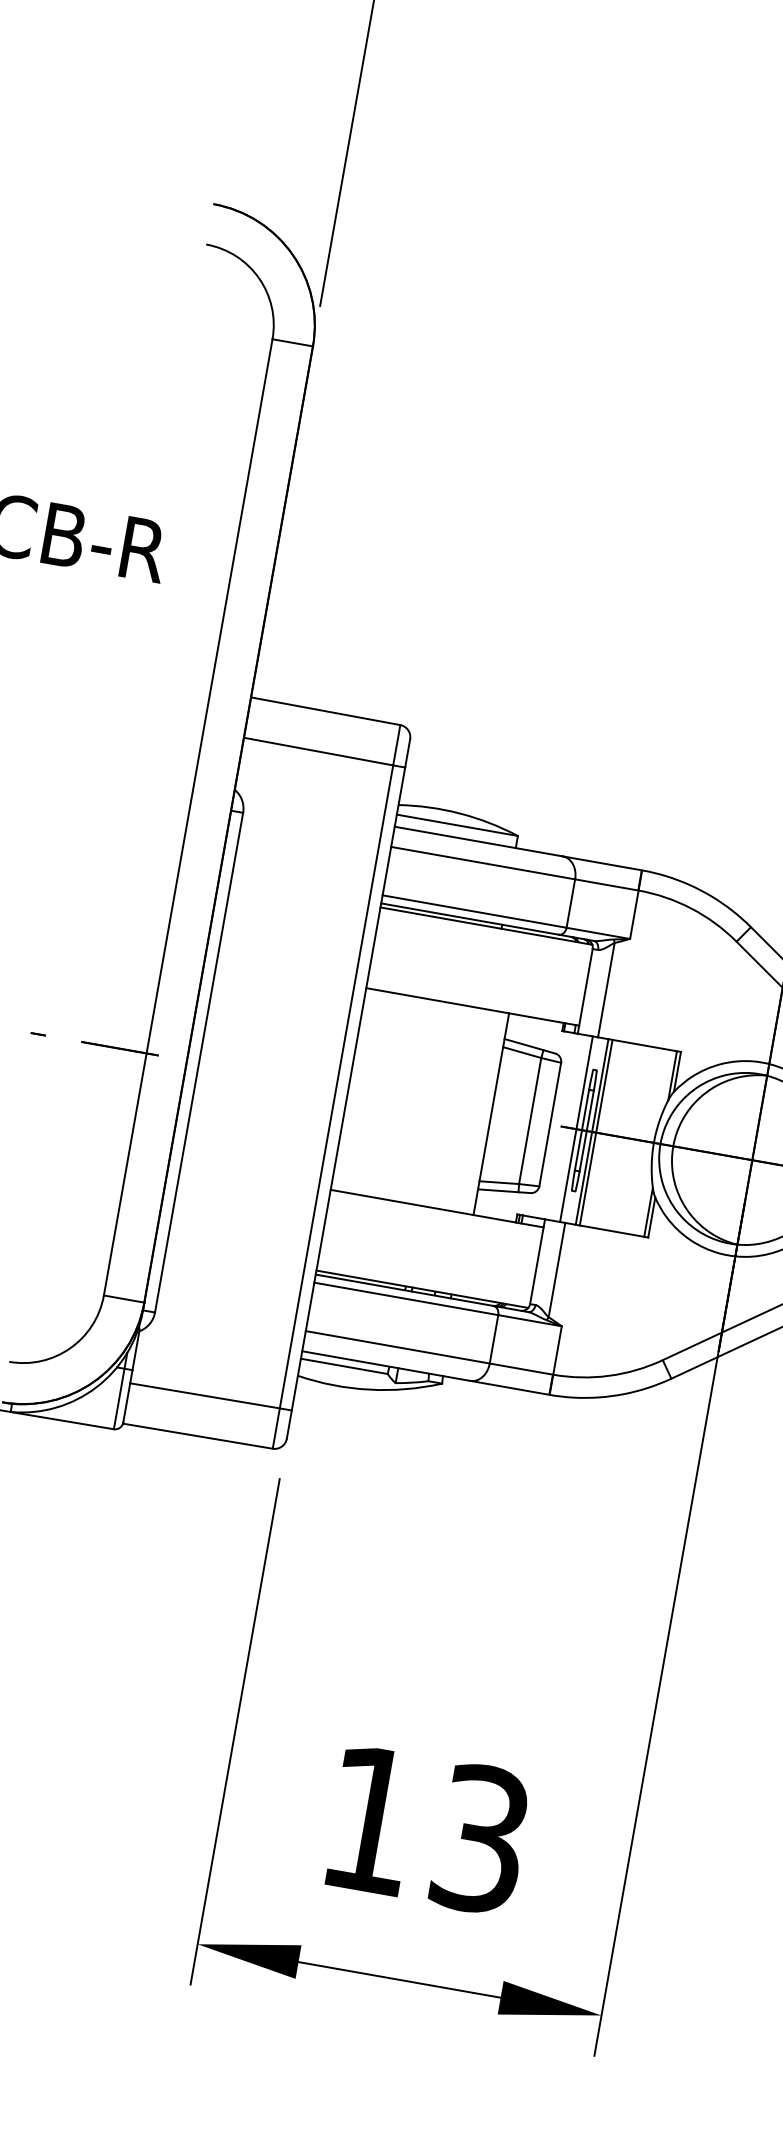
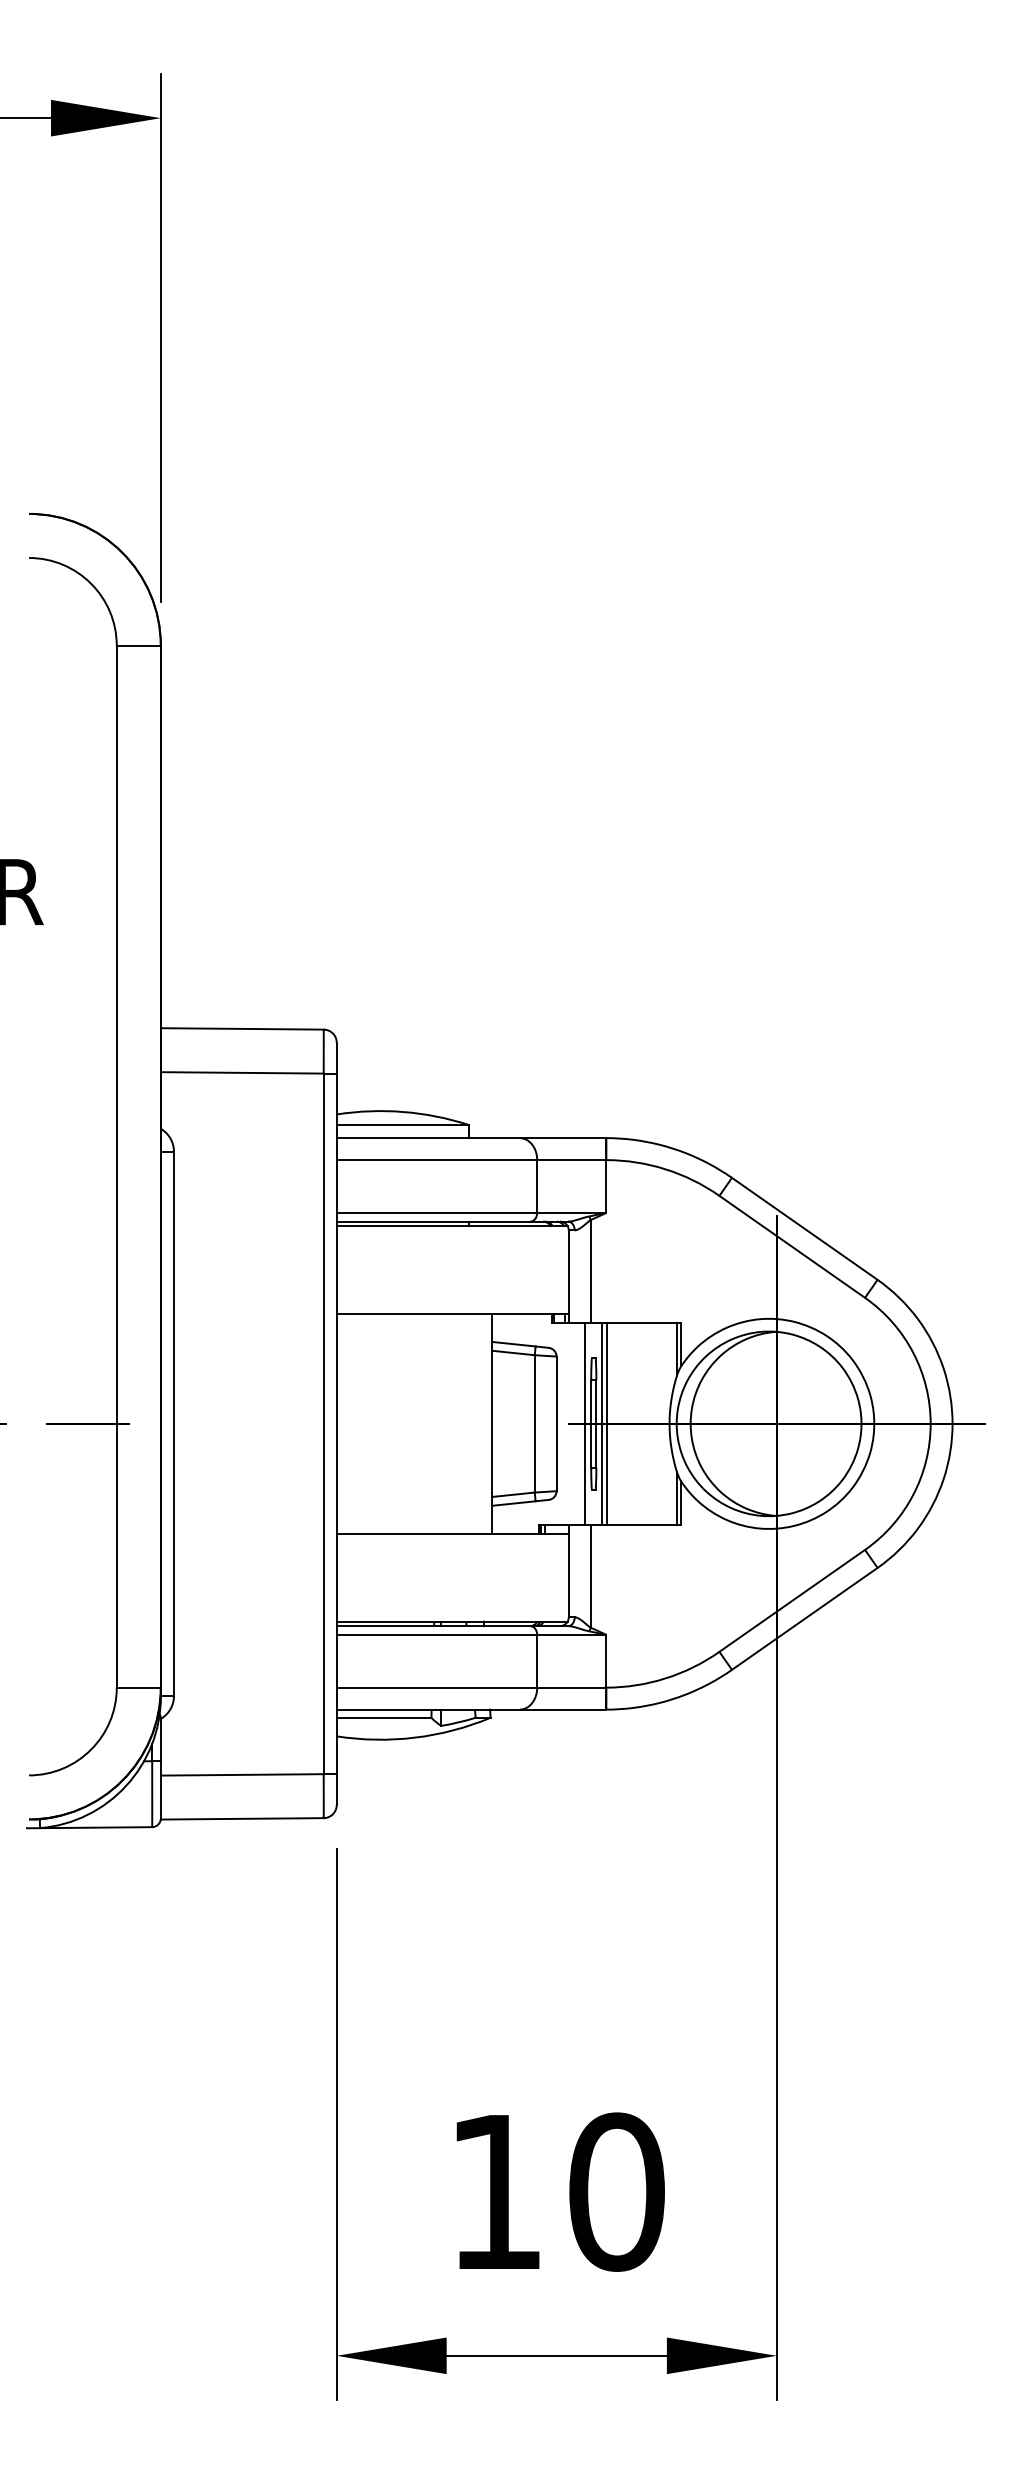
text: (481, 1838) -> (616, 2191), 13 -> 10

